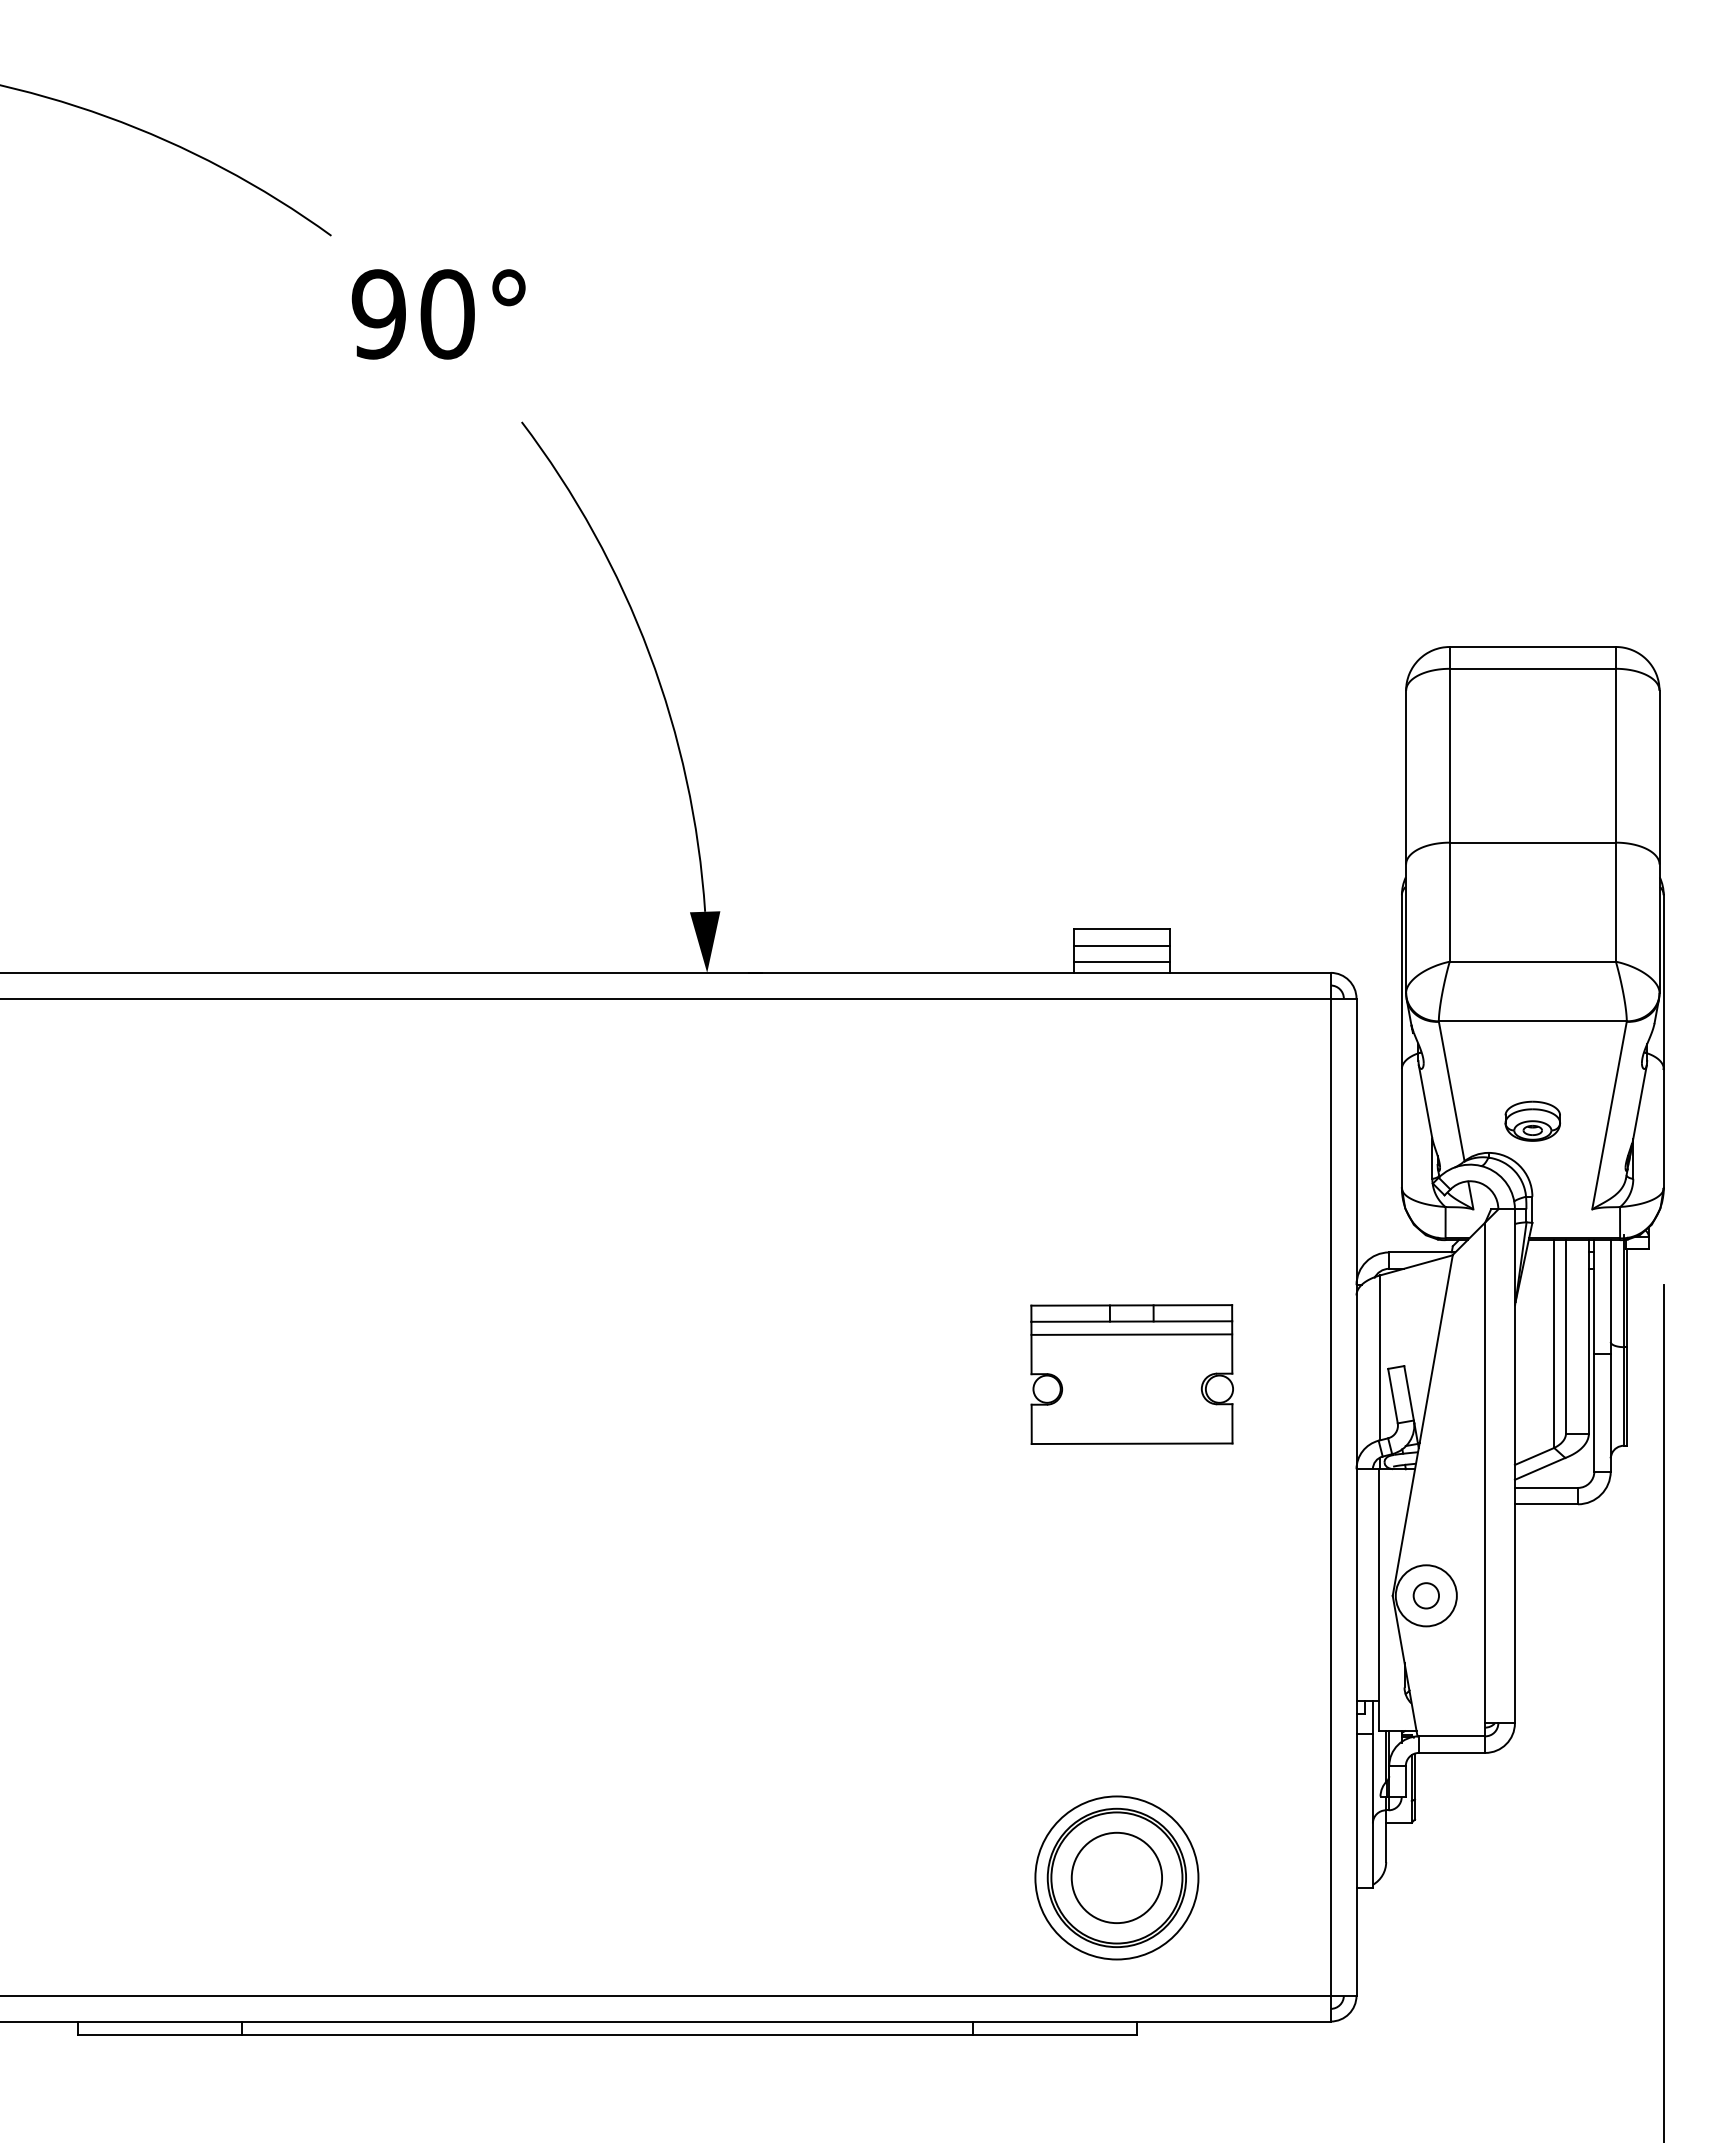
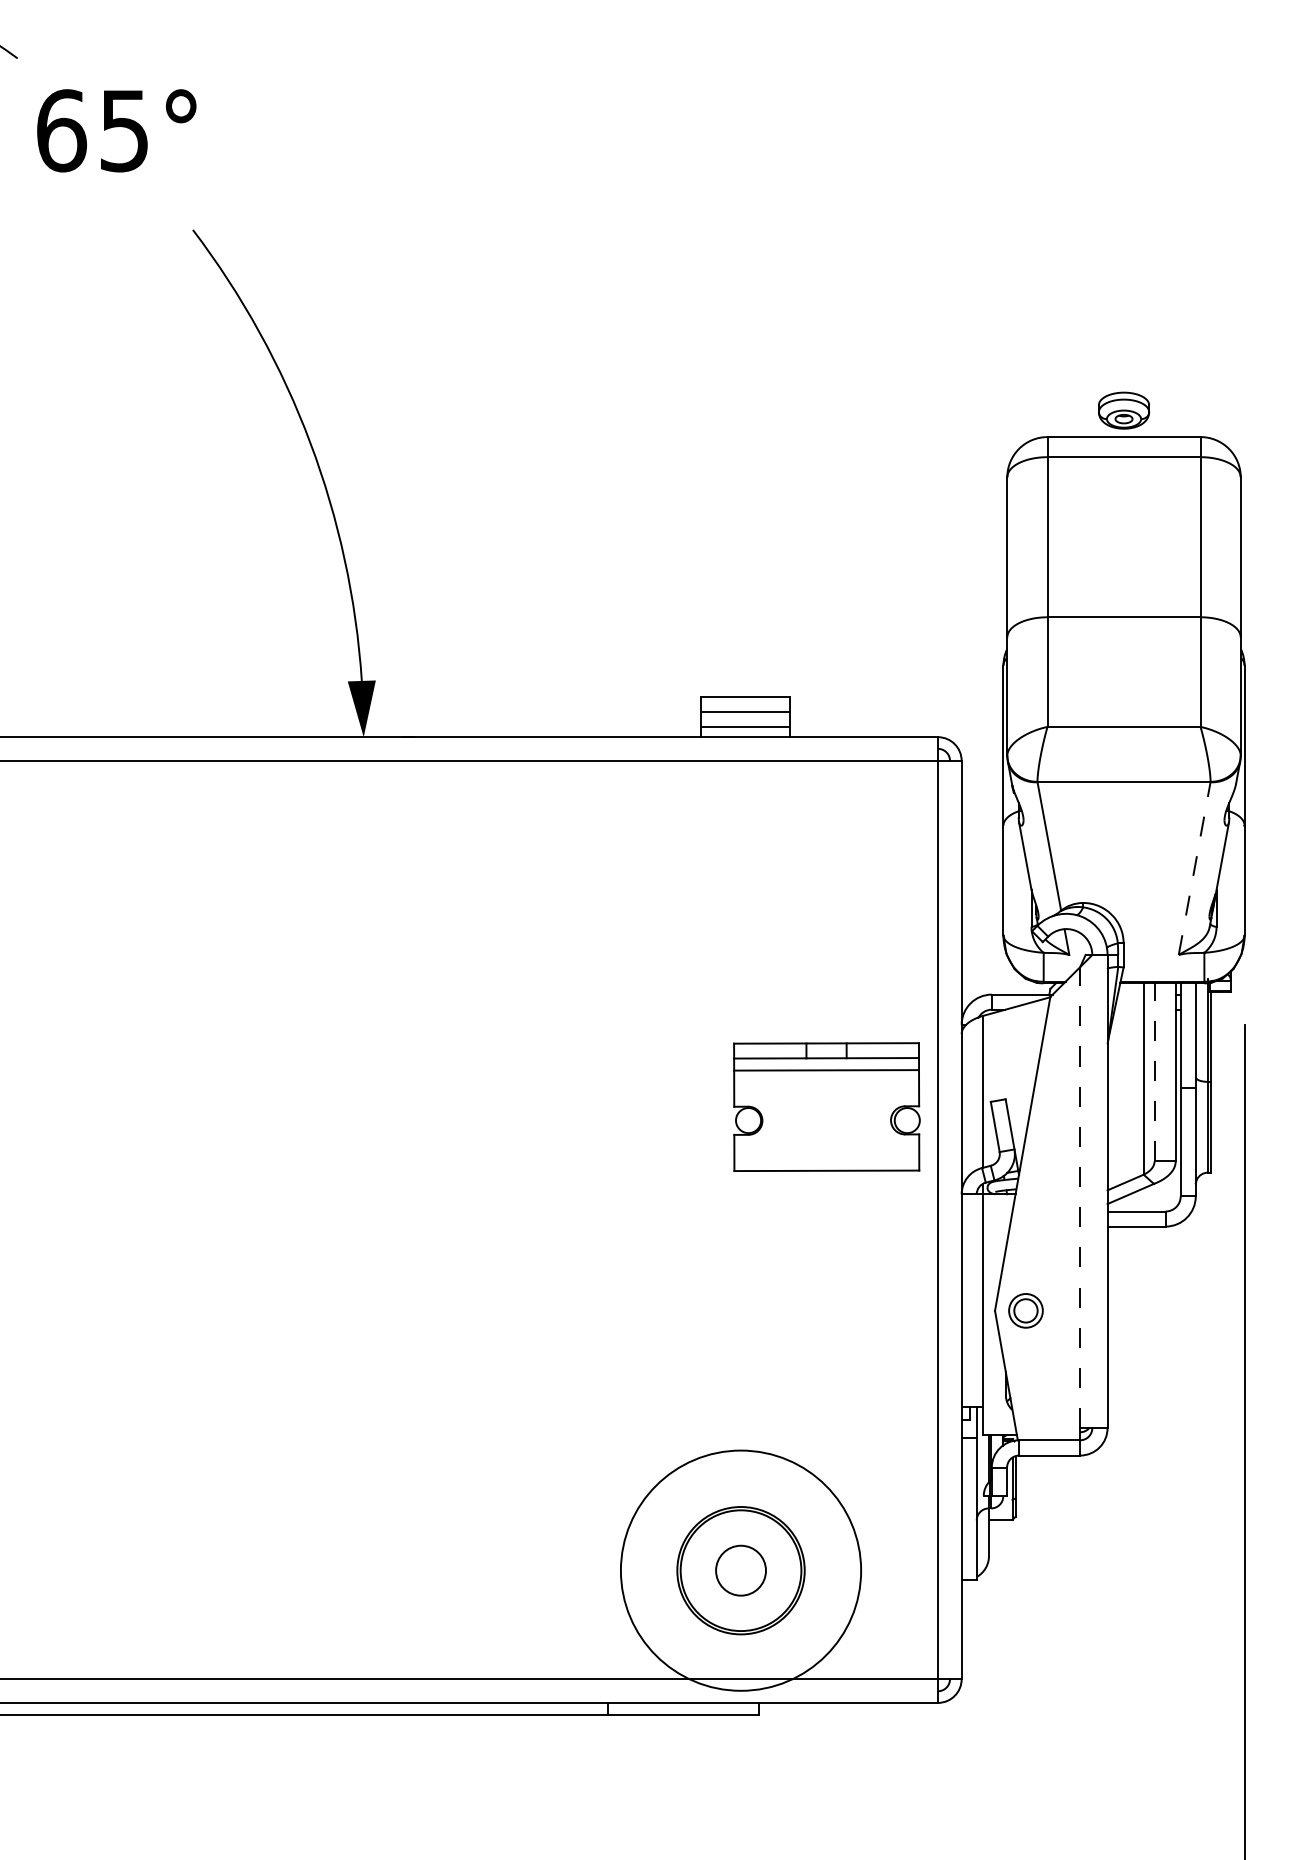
text: (412, 314) -> (92, 130), 90° -> 65°
line: (1609, 1115) -> (1194, 868), solid -> dashed
part: (1532, 1120) -> (1123, 409), moved
line: (1565, 1336) -> (1154, 1072), solid -> dashed
part: (1131, 1374) -> (826, 1107), moved
line: (1485, 1472) -> (1080, 1197), solid -> dashed
circle: (1425, 1595) -> (1025, 1310), size x0.6
circle: (1116, 1877) -> (740, 1570), size x0.6
circle: (1116, 1877) -> (740, 1570), size x1.6

